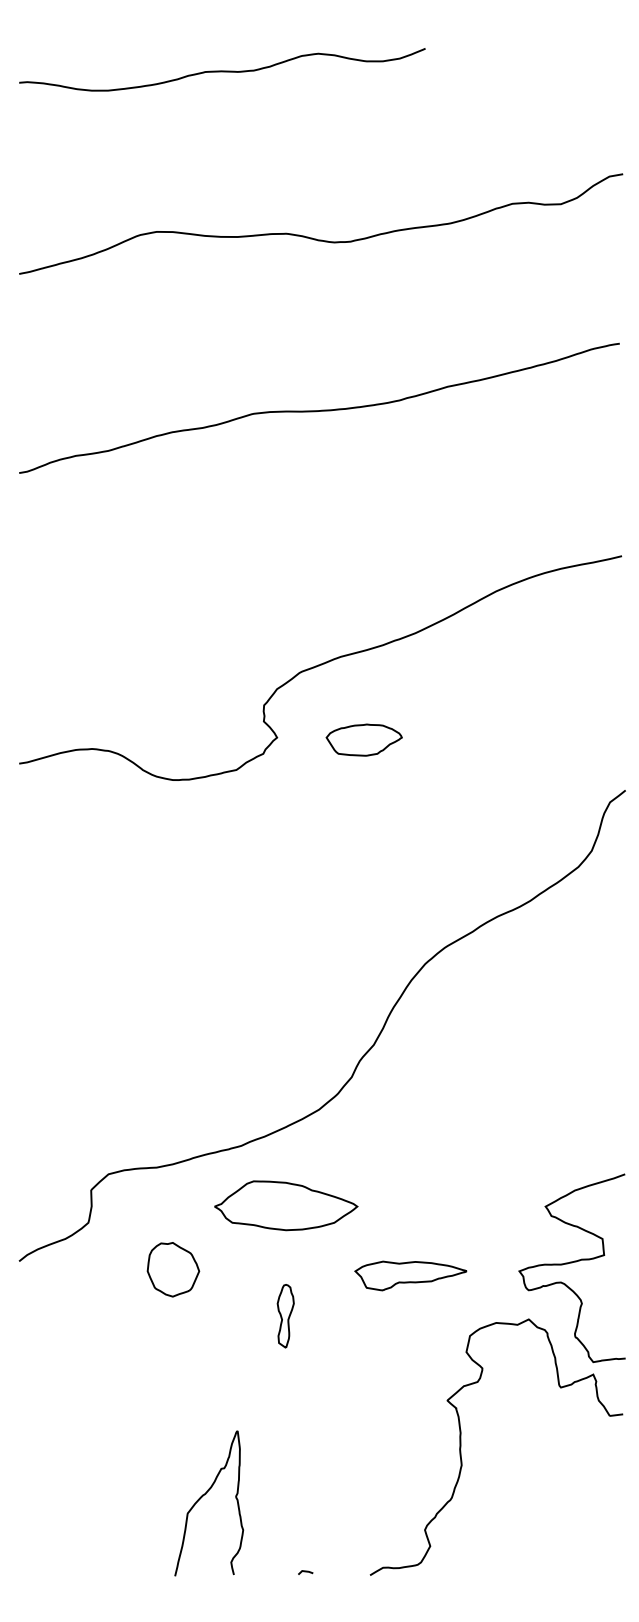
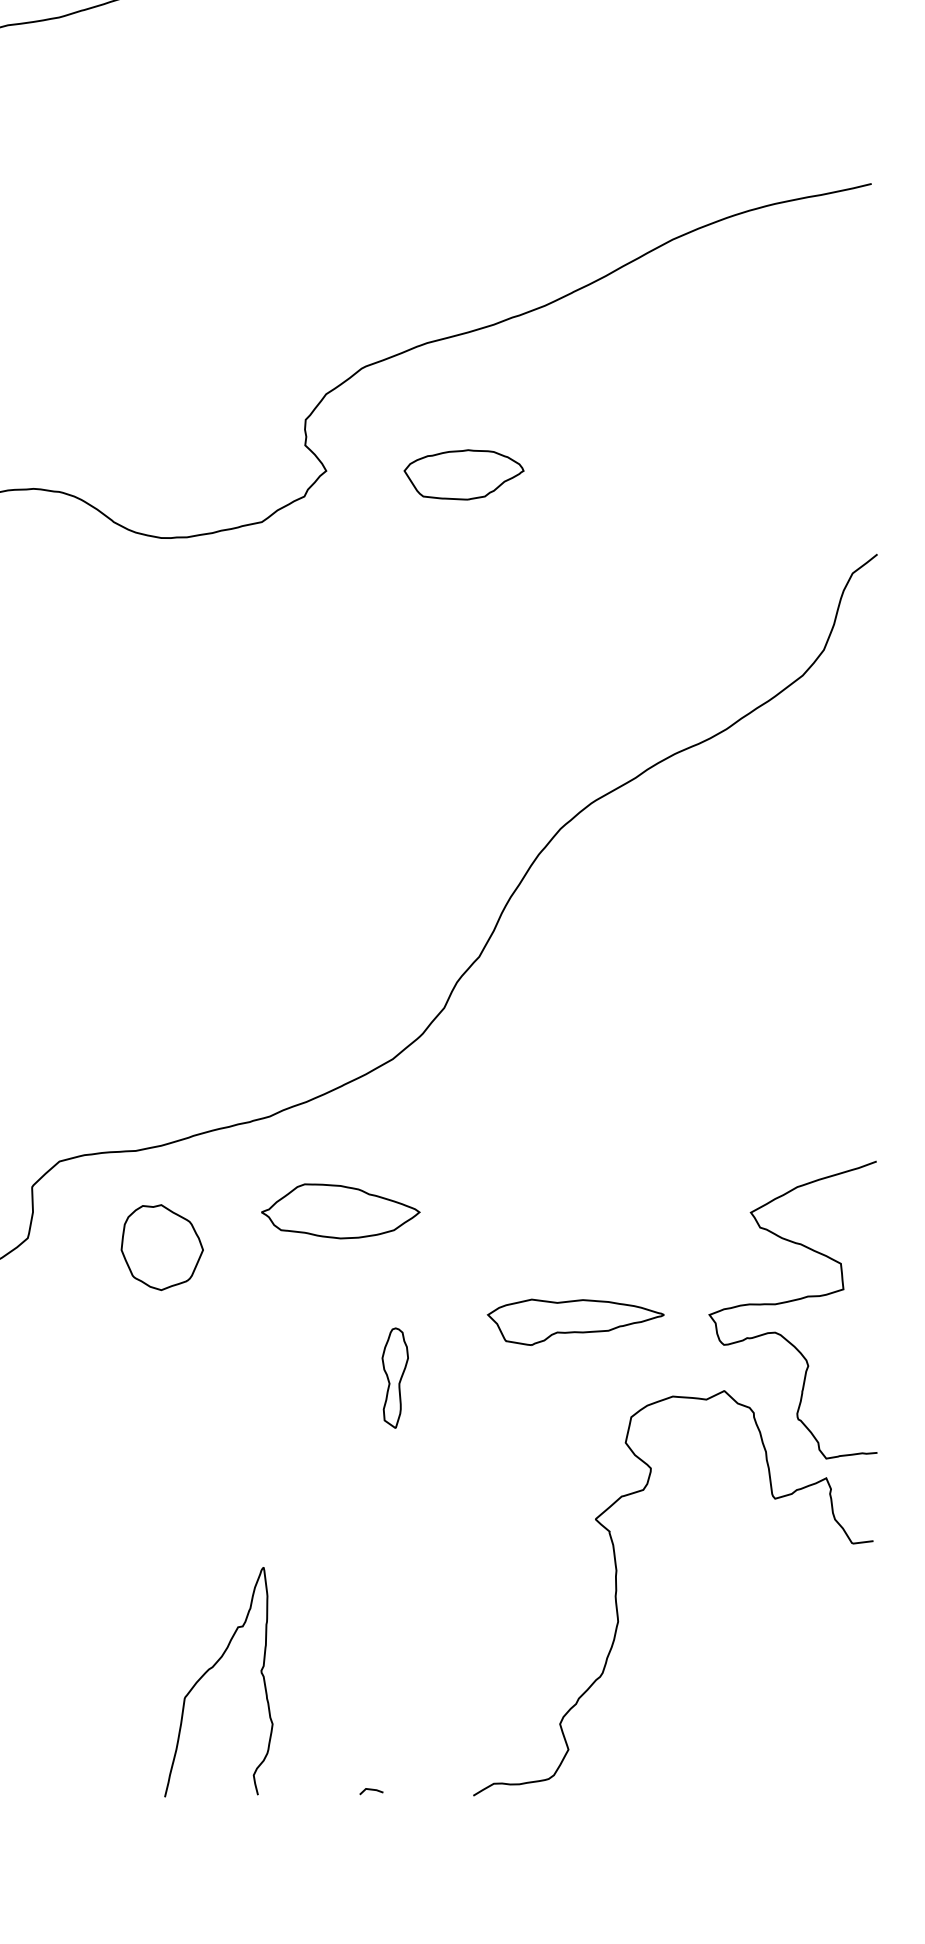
part: (286, 1205) -> (341, 1210), size x0.7
part: (173, 1269) -> (162, 1247), moved
part: (410, 1275) -> (575, 1321), moved
part: (285, 1316) -> (394, 1378), moved

